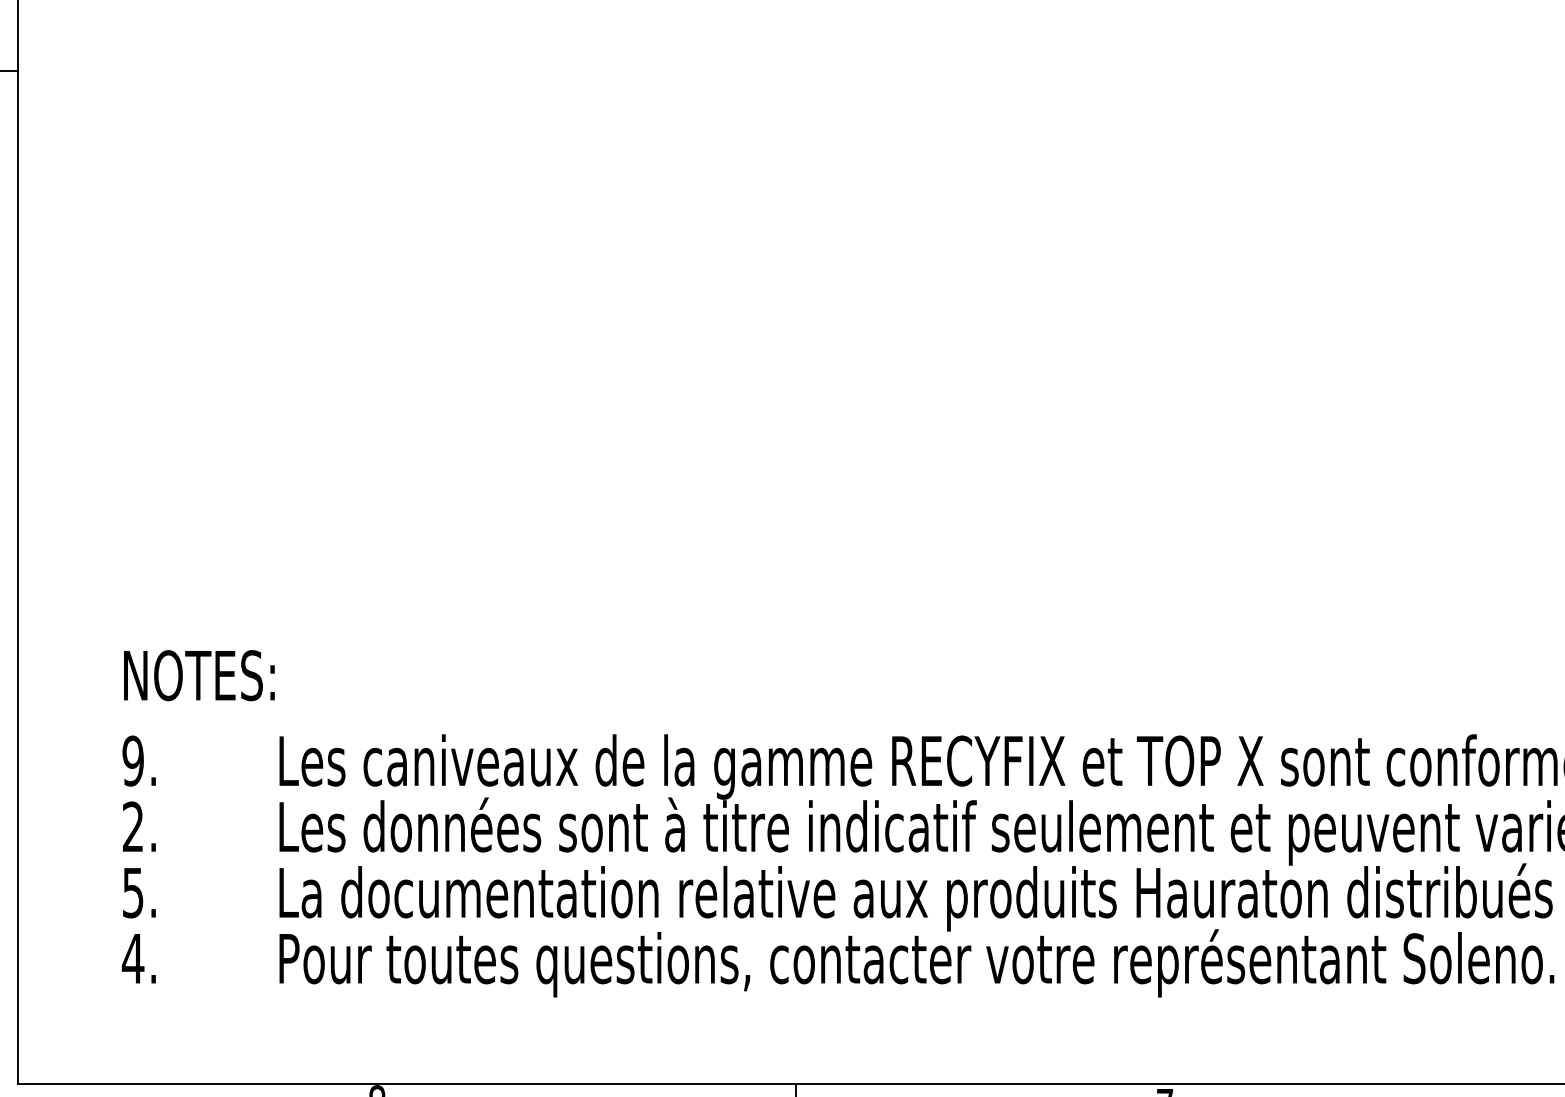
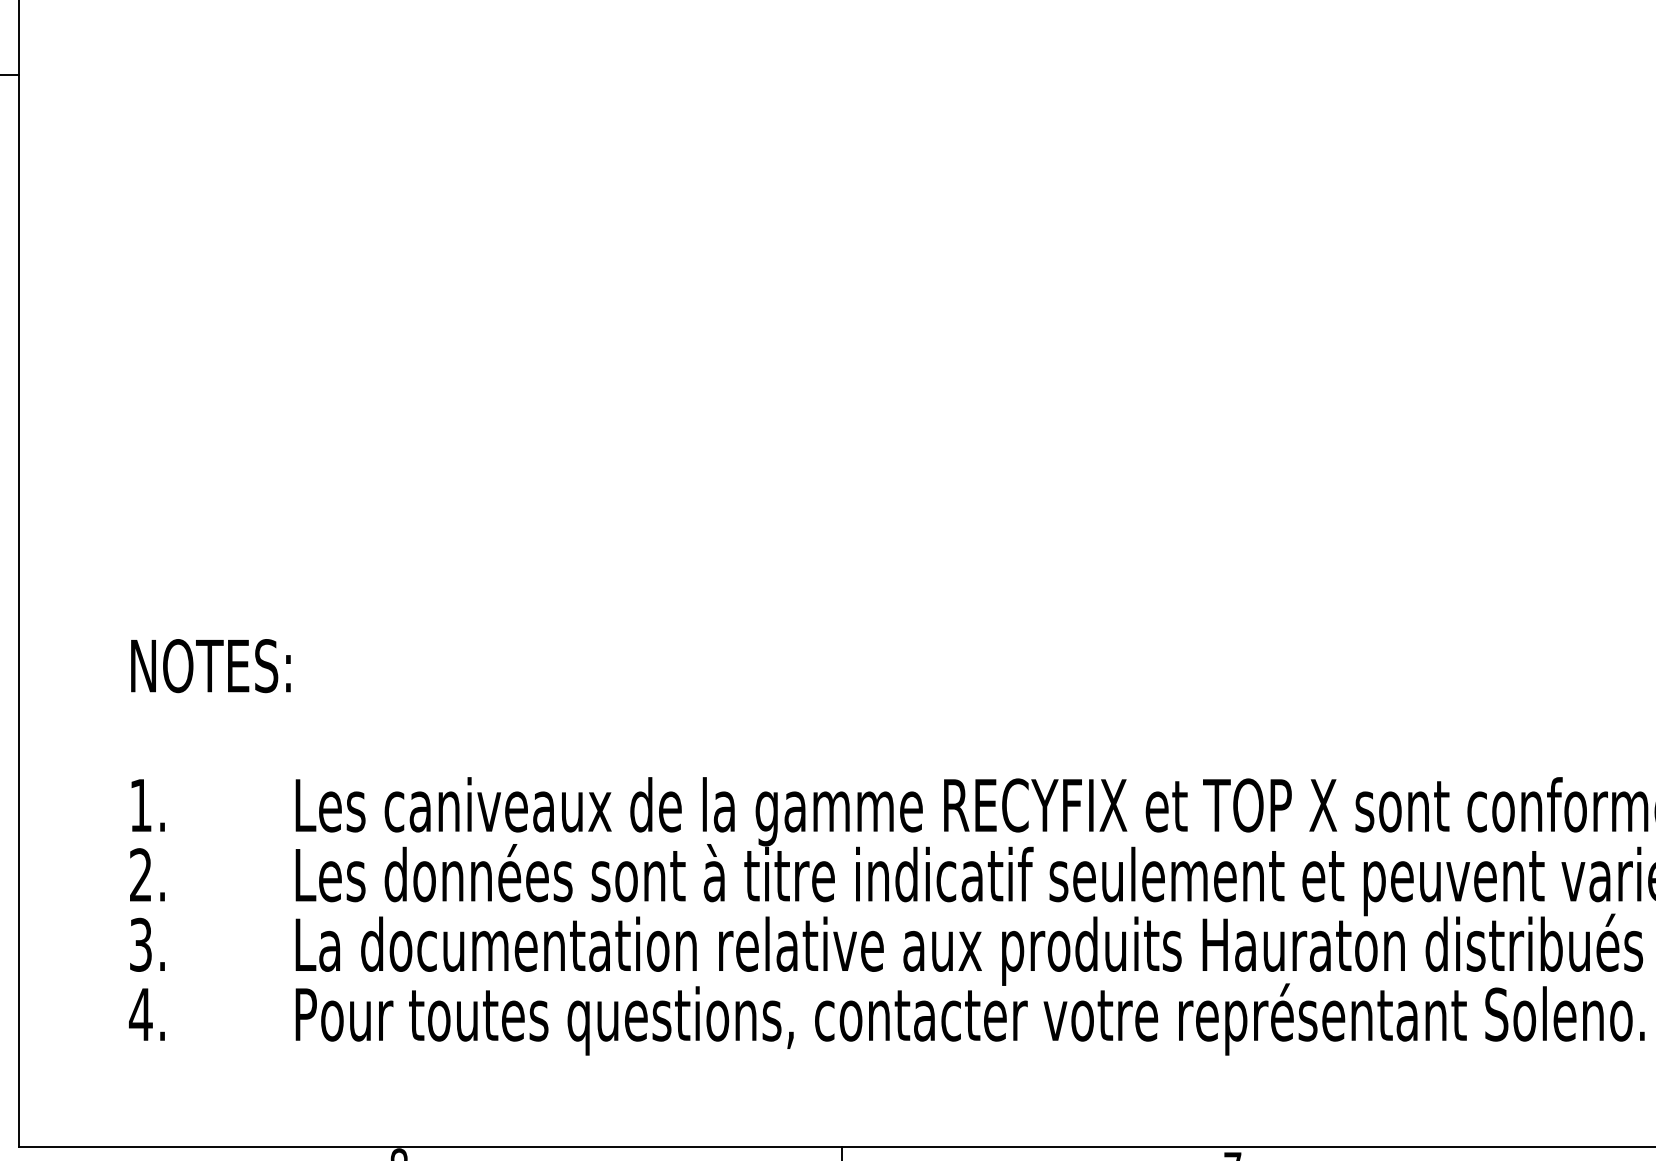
text: (198, 676) -> (210, 666), moved
text: (132, 761) -> (140, 805), 9. -> 1.
text: (132, 892) -> (140, 944), 5. -> 3.

